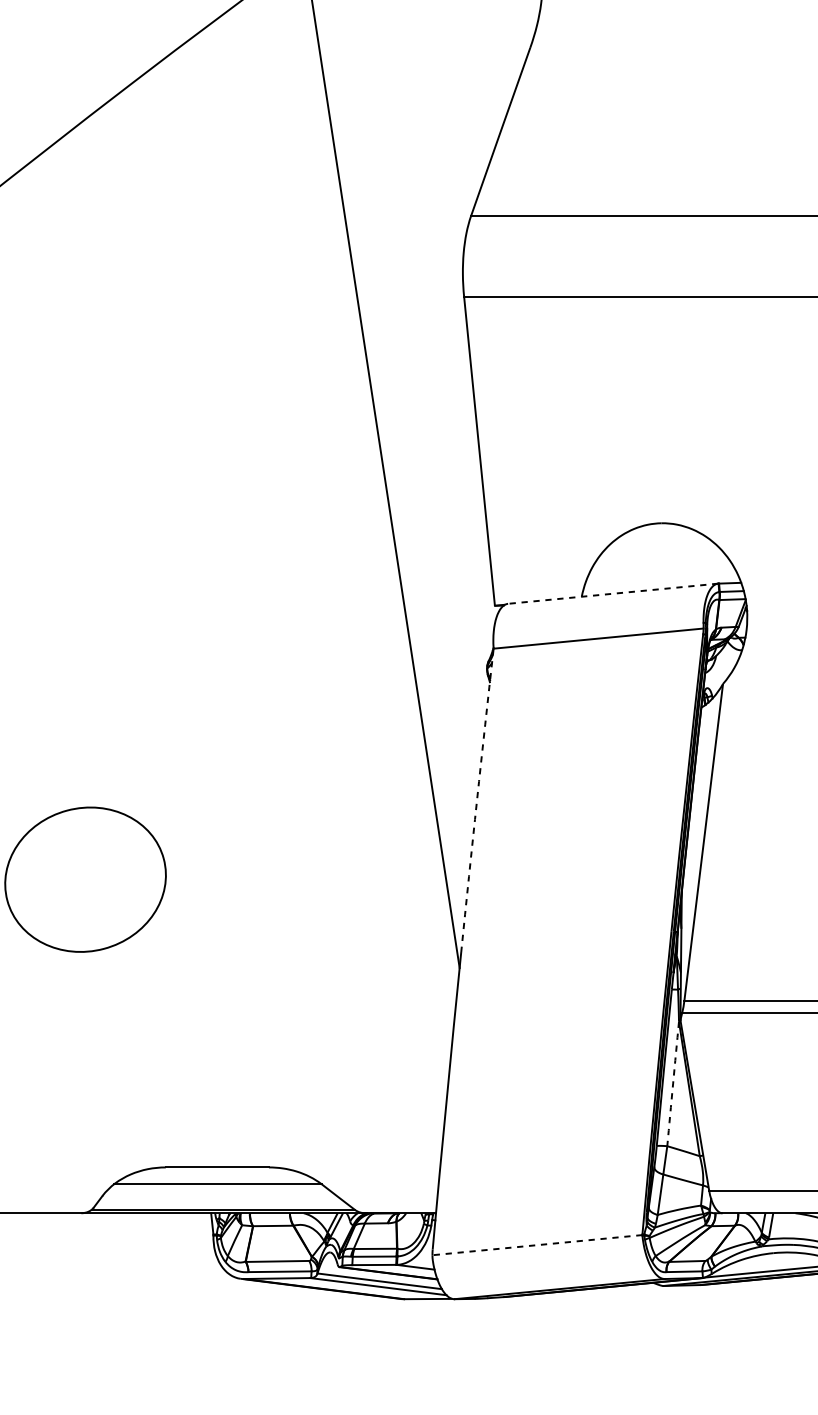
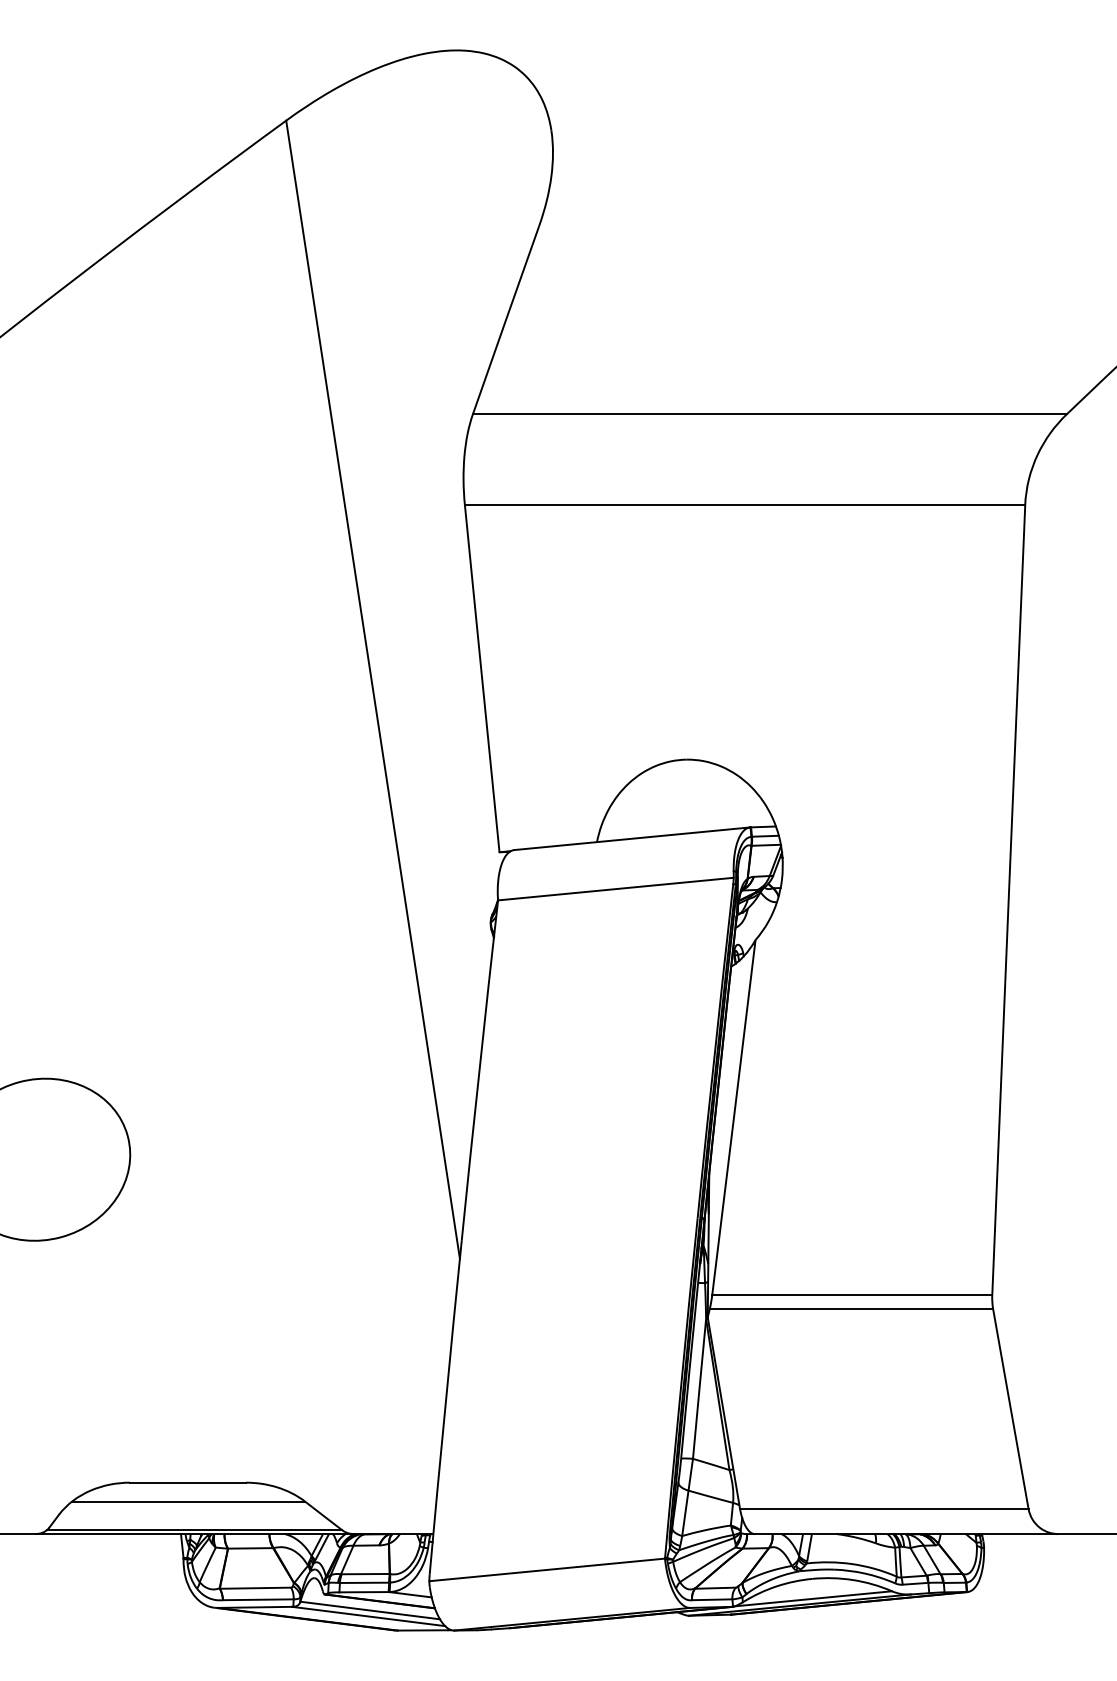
line: (613, 593) -> (632, 838), dashed -> solid
arc: (477, 800) -> (479, 1070), dashed -> solid
arc: (673, 1083) -> (699, 1388), dashed -> solid
line: (536, 1244) -> (546, 1569), dashed -> solid

